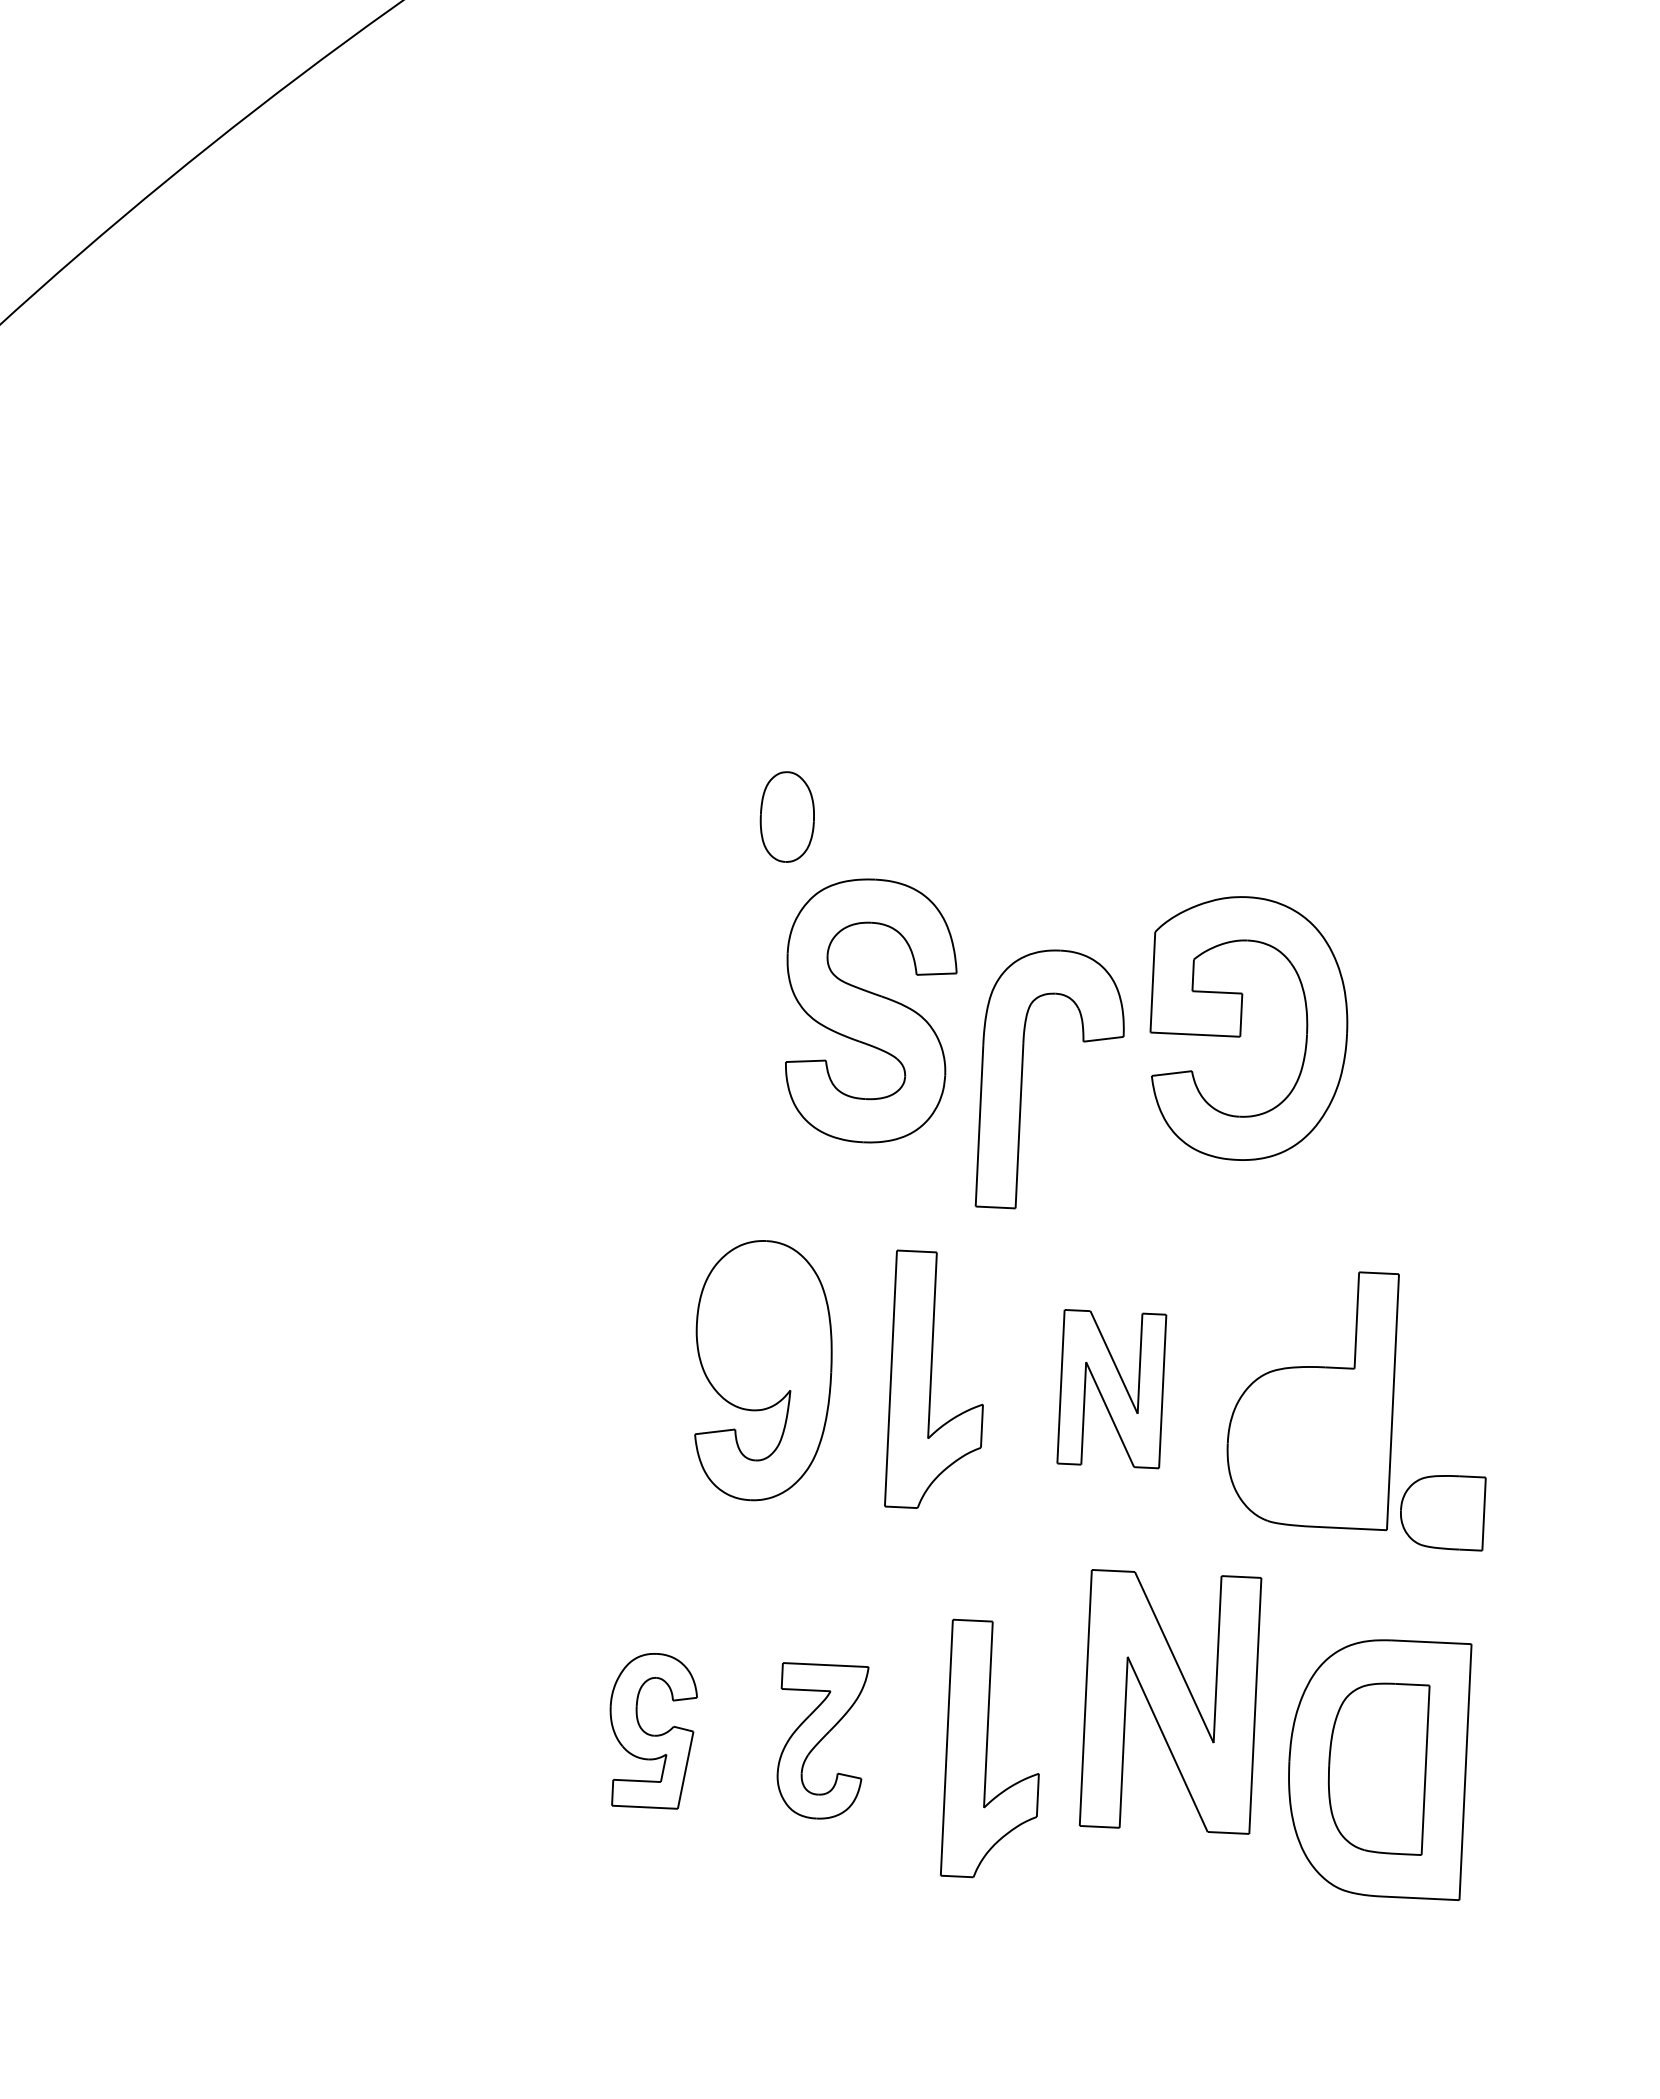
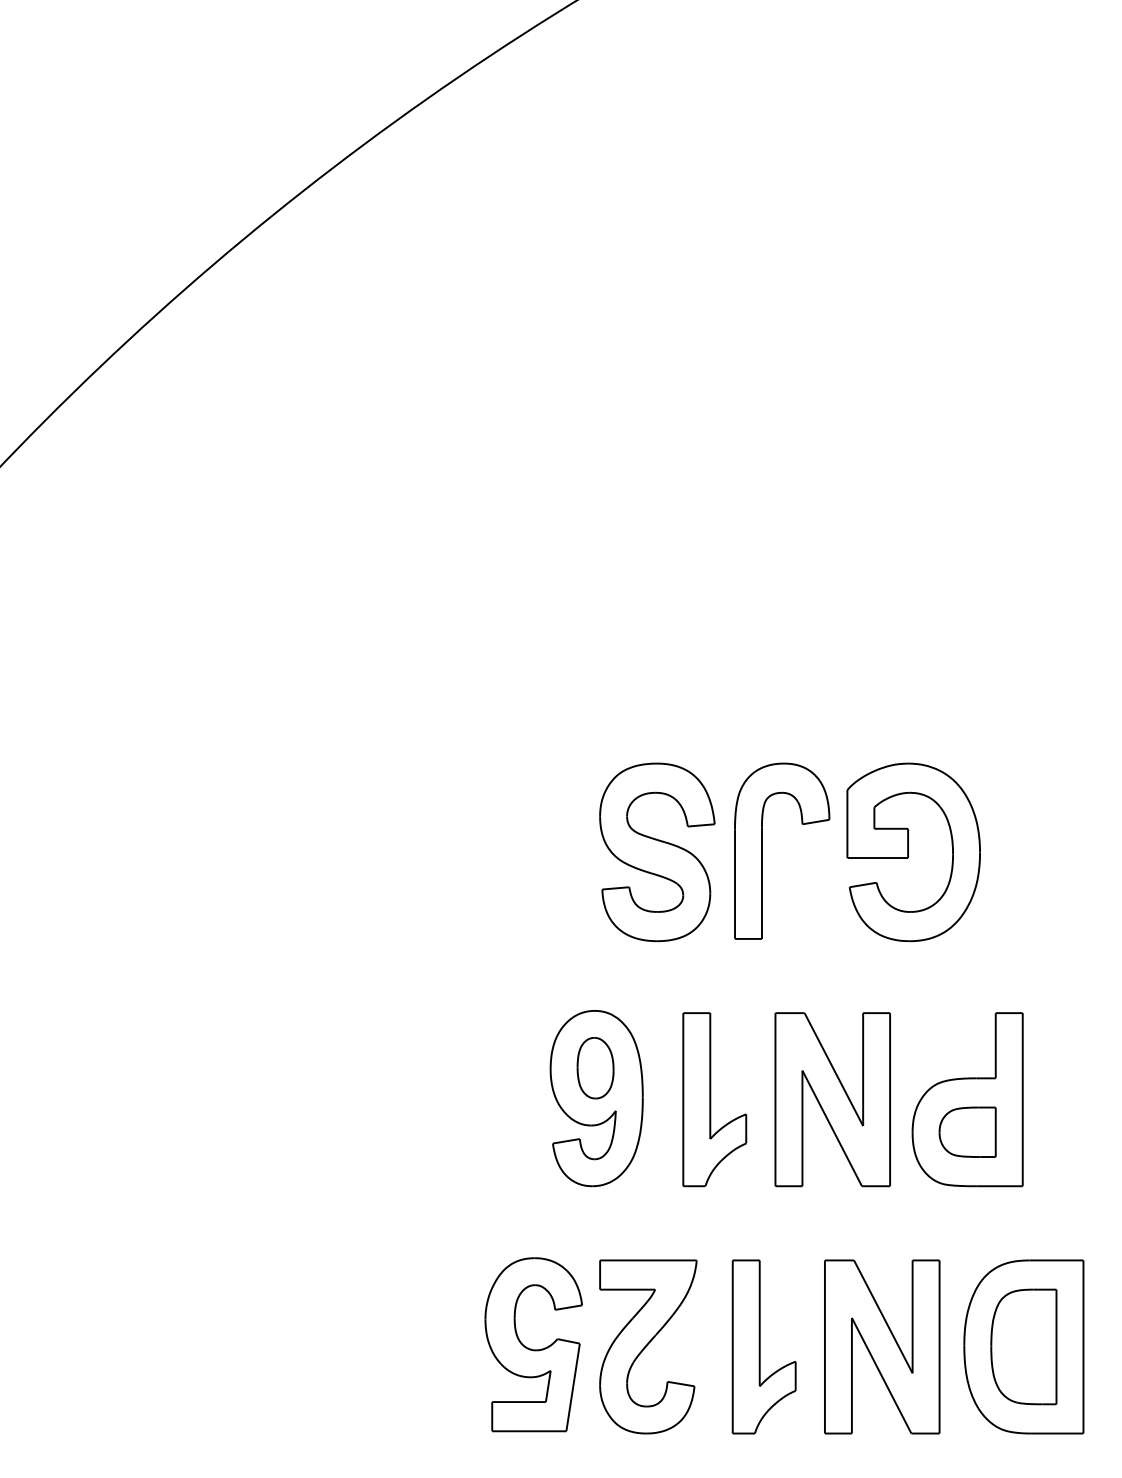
part: (787, 817) -> (595, 1068), moved
part: (1022, 1077) -> (762, 850), moved
part: (1111, 1388) -> (832, 1099), size x1.67
part: (1442, 1510) -> (967, 1131), moved
part: (1170, 1701) -> (882, 1346), moved
part: (652, 1730) -> (533, 1344), size x1.67
part: (822, 1741) -> (648, 1346), size x1.67

